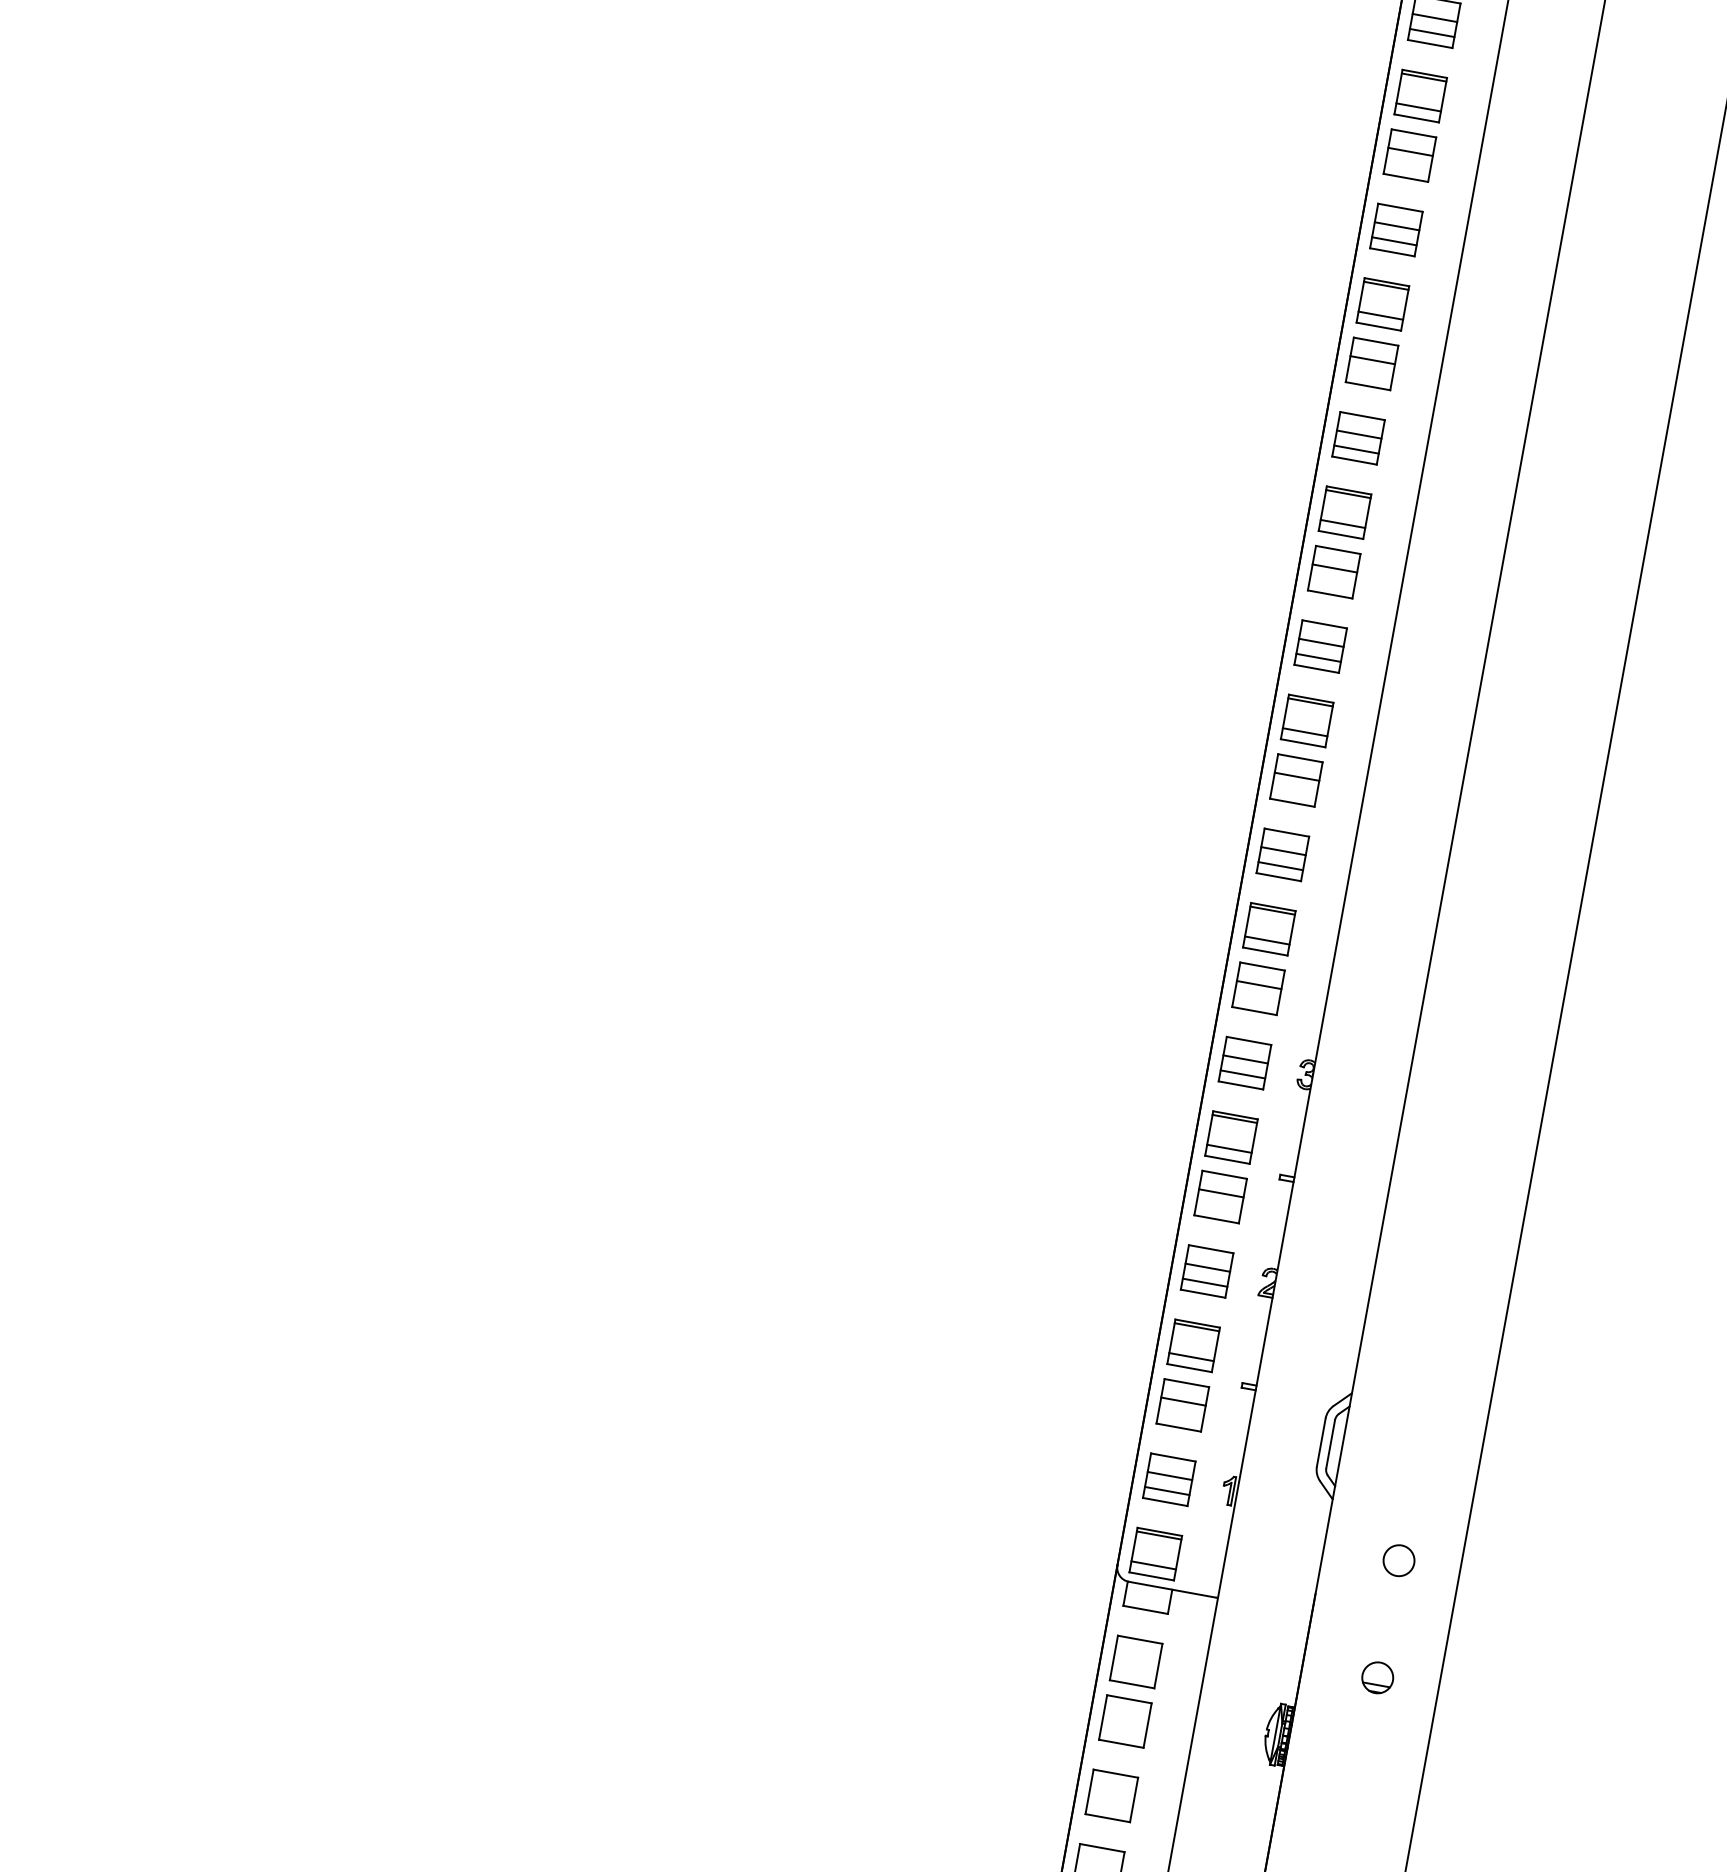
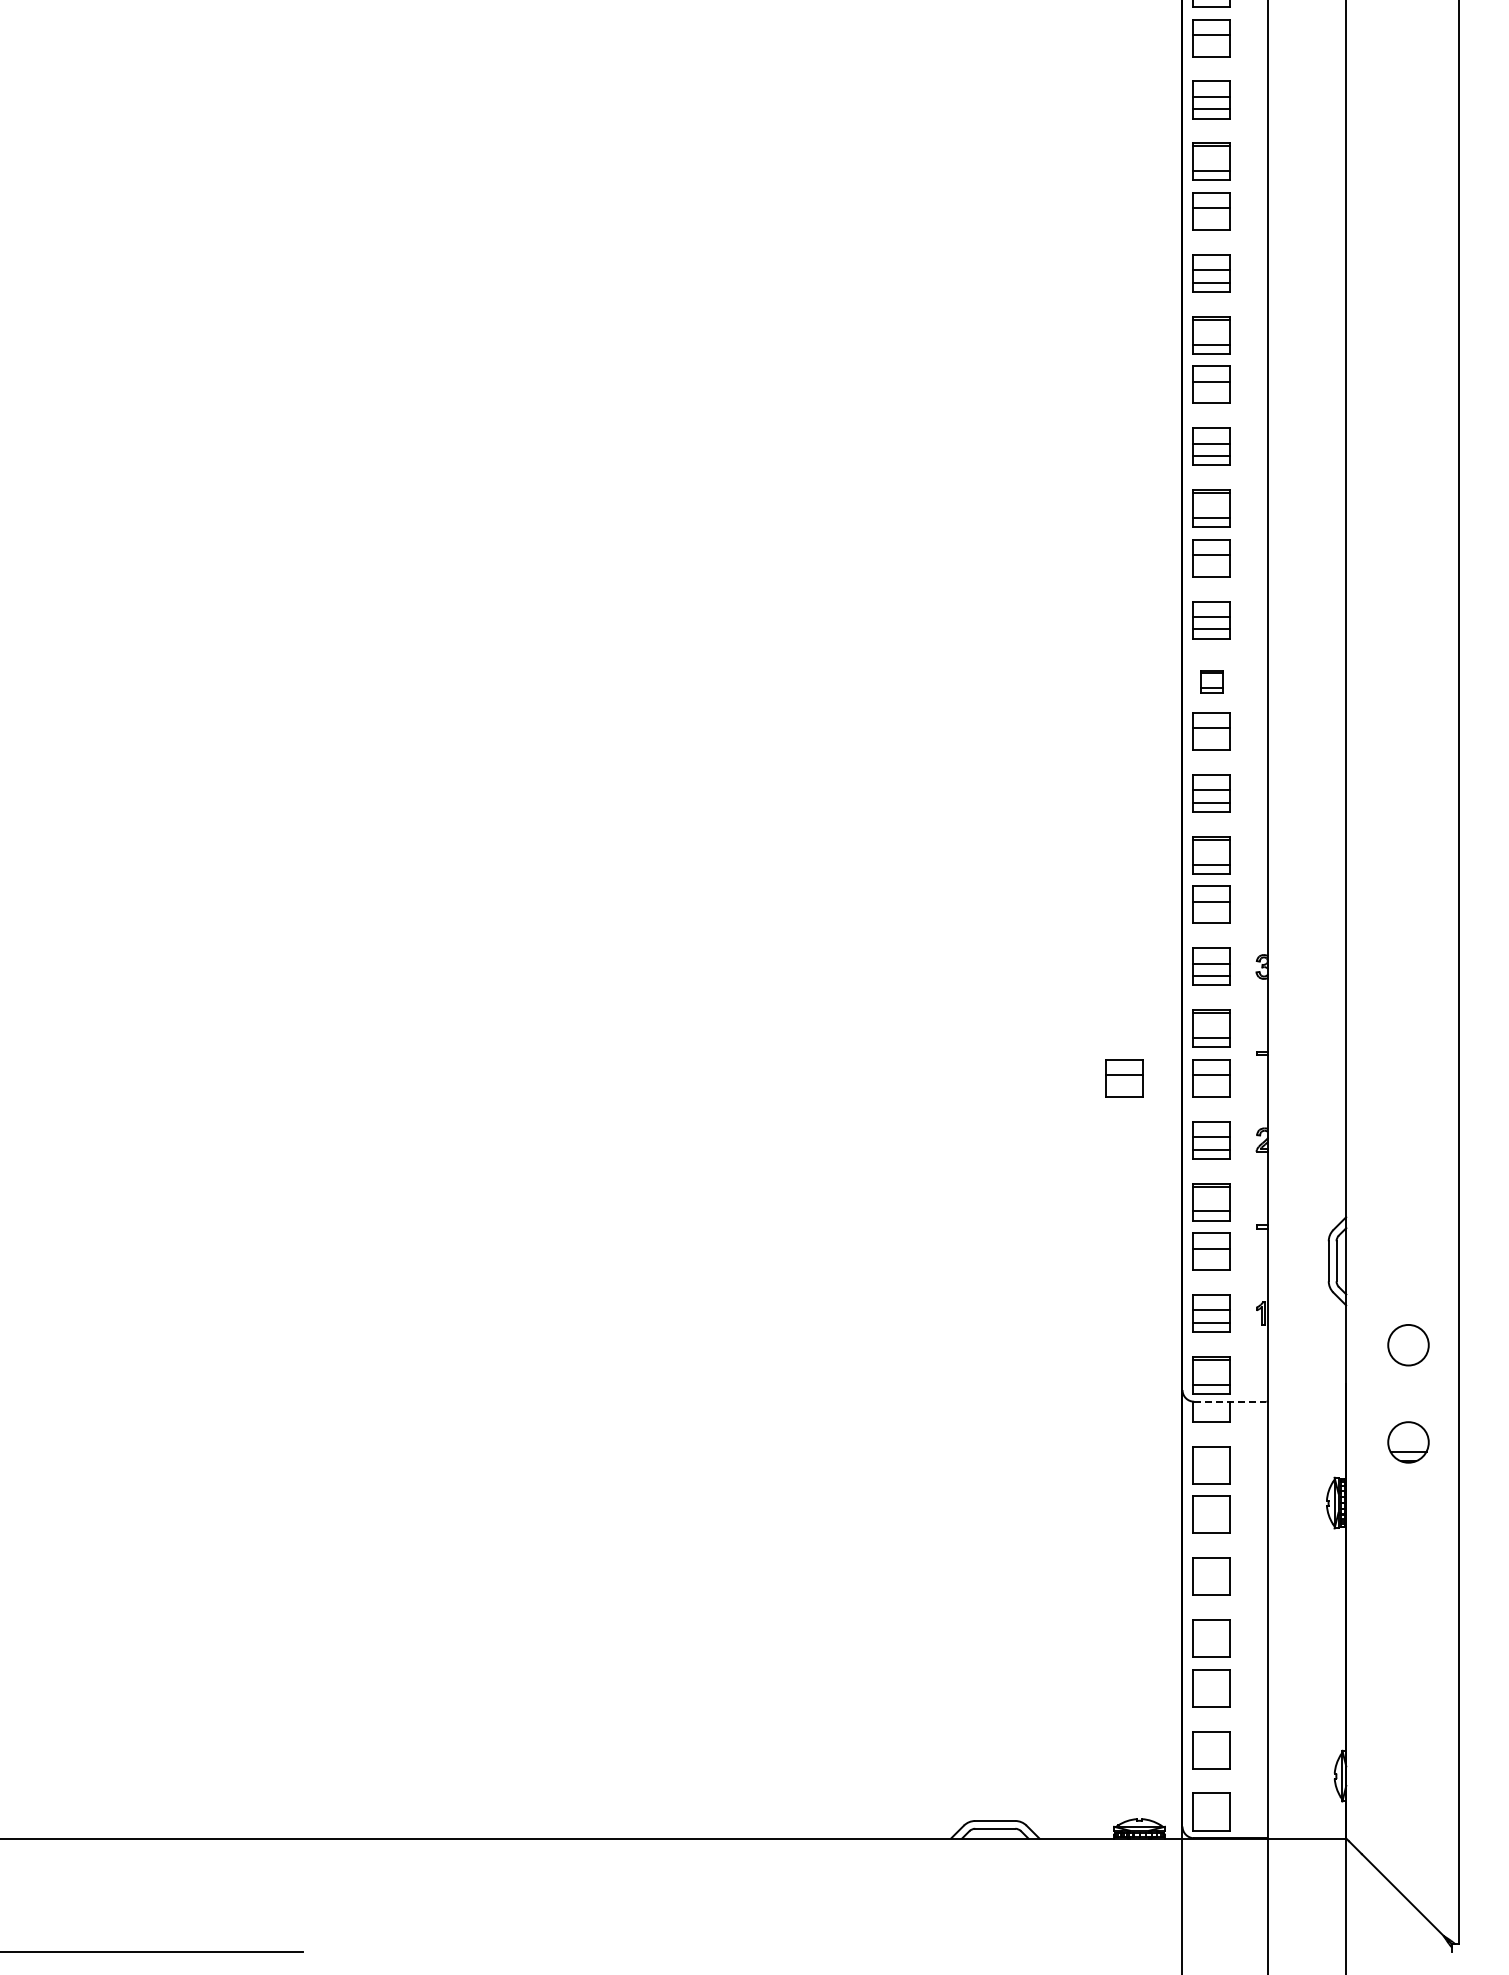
part: (1307, 720) -> (1211, 681), size x0.6
part: (1115, 1178) -> (1124, 1078), added
circle: (1398, 1559) -> (1408, 1344), size x1.6
line: (1172, 1589) -> (1230, 1401), solid -> dashed
part: (1377, 1677) -> (1408, 1442), size x1.6

